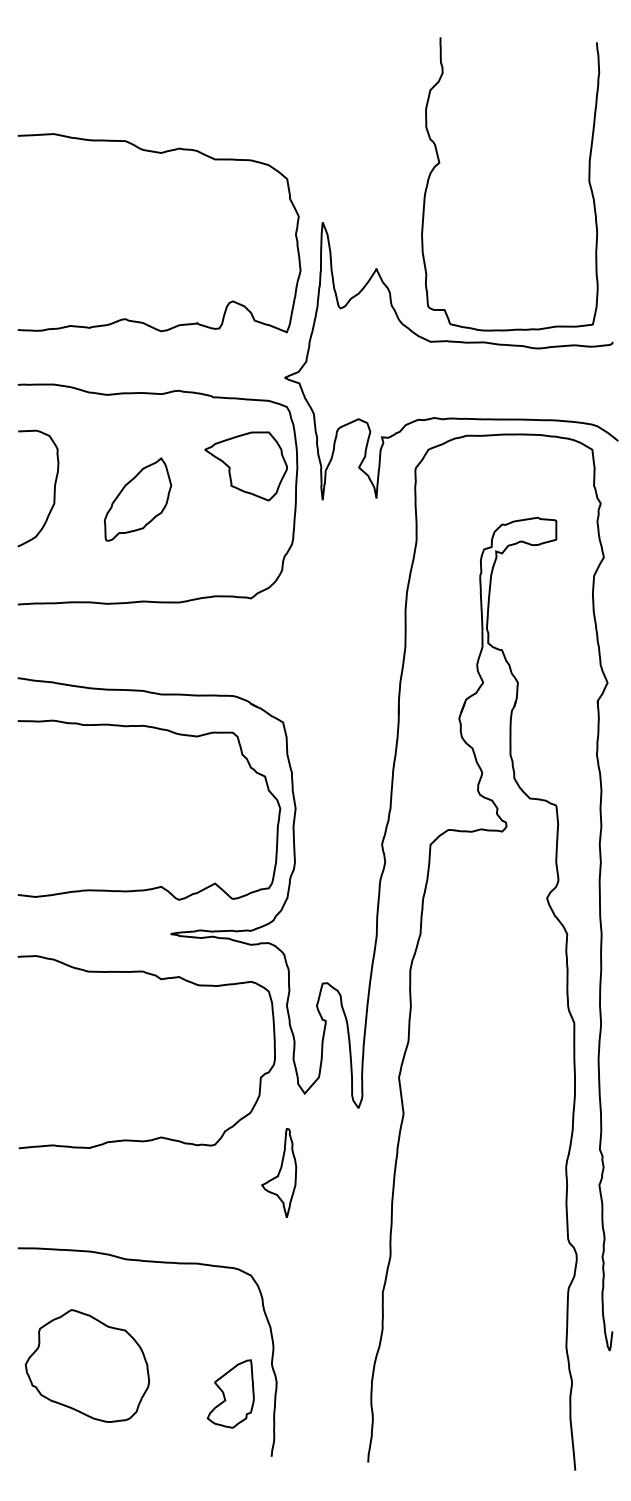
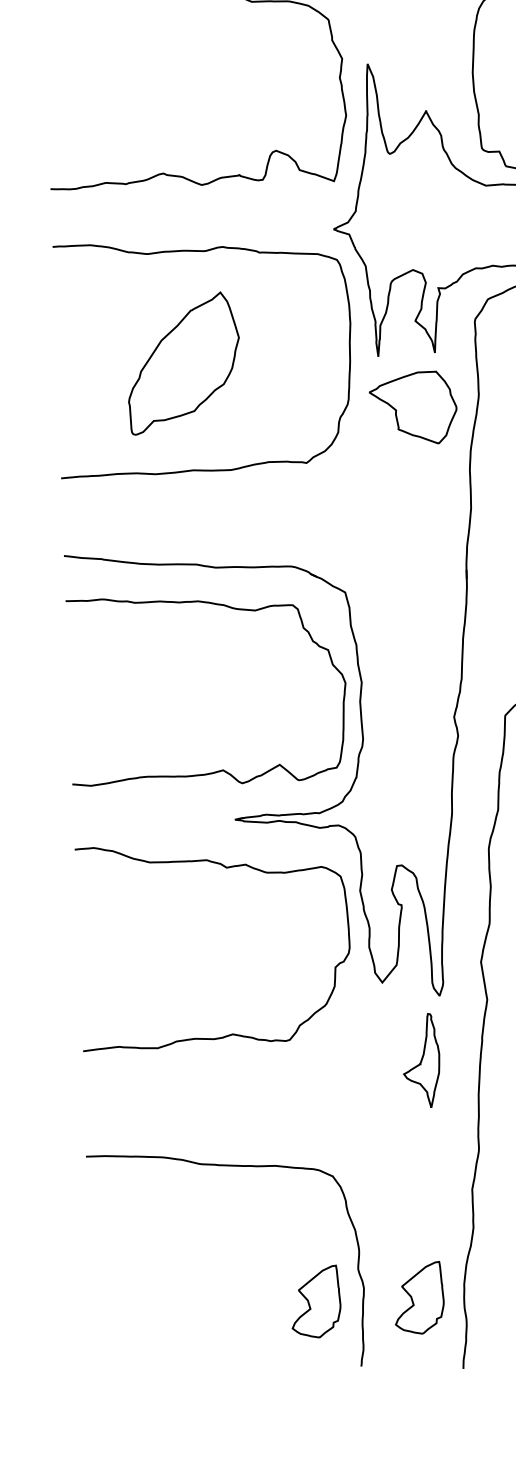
part: (245, 466) -> (412, 408), moved
curve: (53, 490) -> (94, 356), removed
part: (137, 499) -> (183, 363), size x1.6
part: (279, 1172) -> (421, 1060), moved
part: (87, 1365) -> (163, 1277), removed
part: (328, 1393) -> (418, 1297), added

